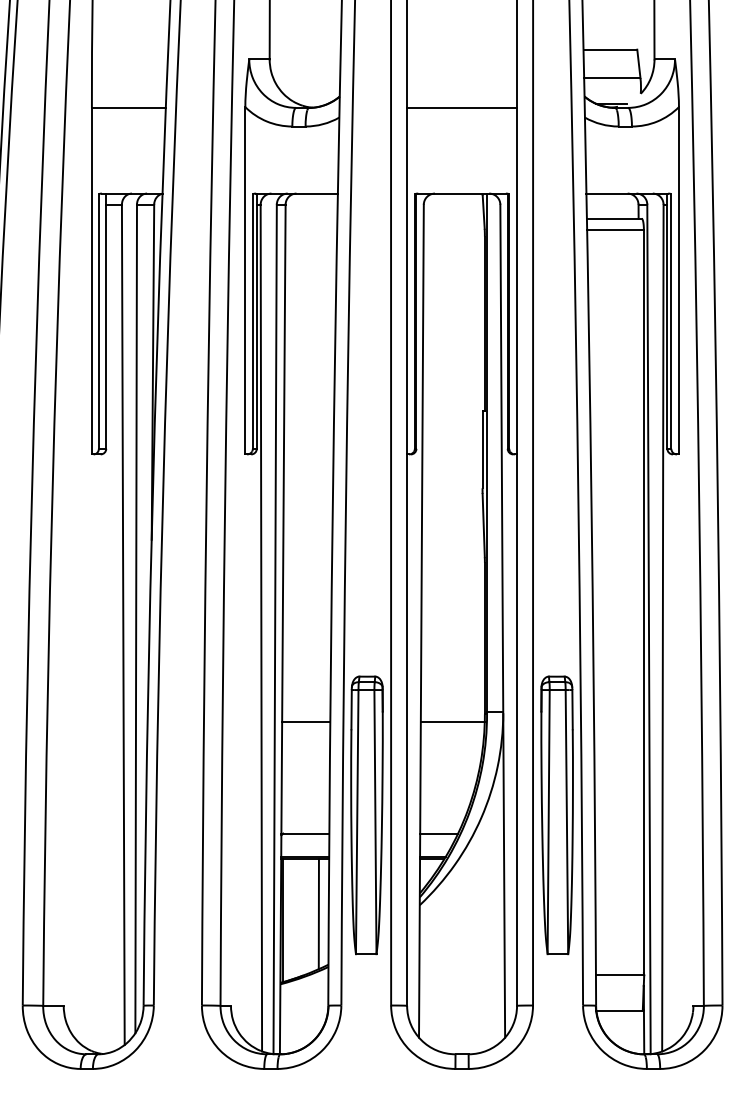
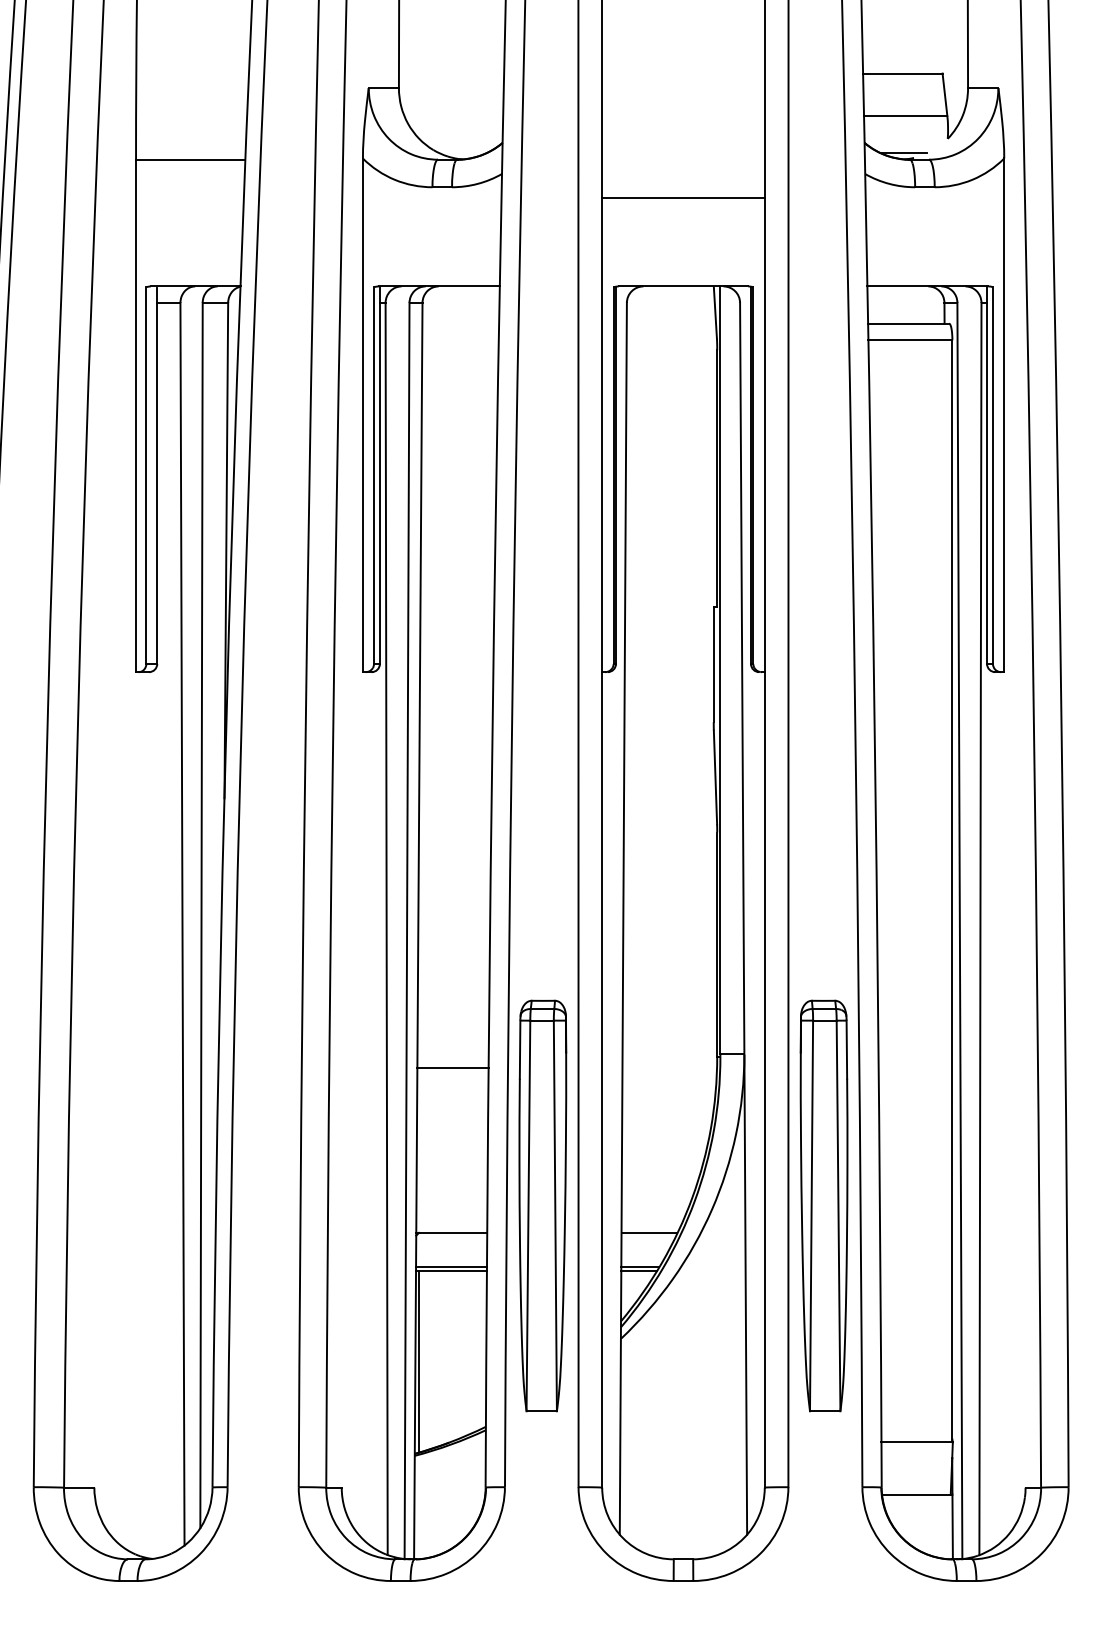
line: (462, 107) -> (684, 197), moved
line: (452, 722) -> (669, 1068), removed
line: (318, 914) -> (471, 1352), removed

